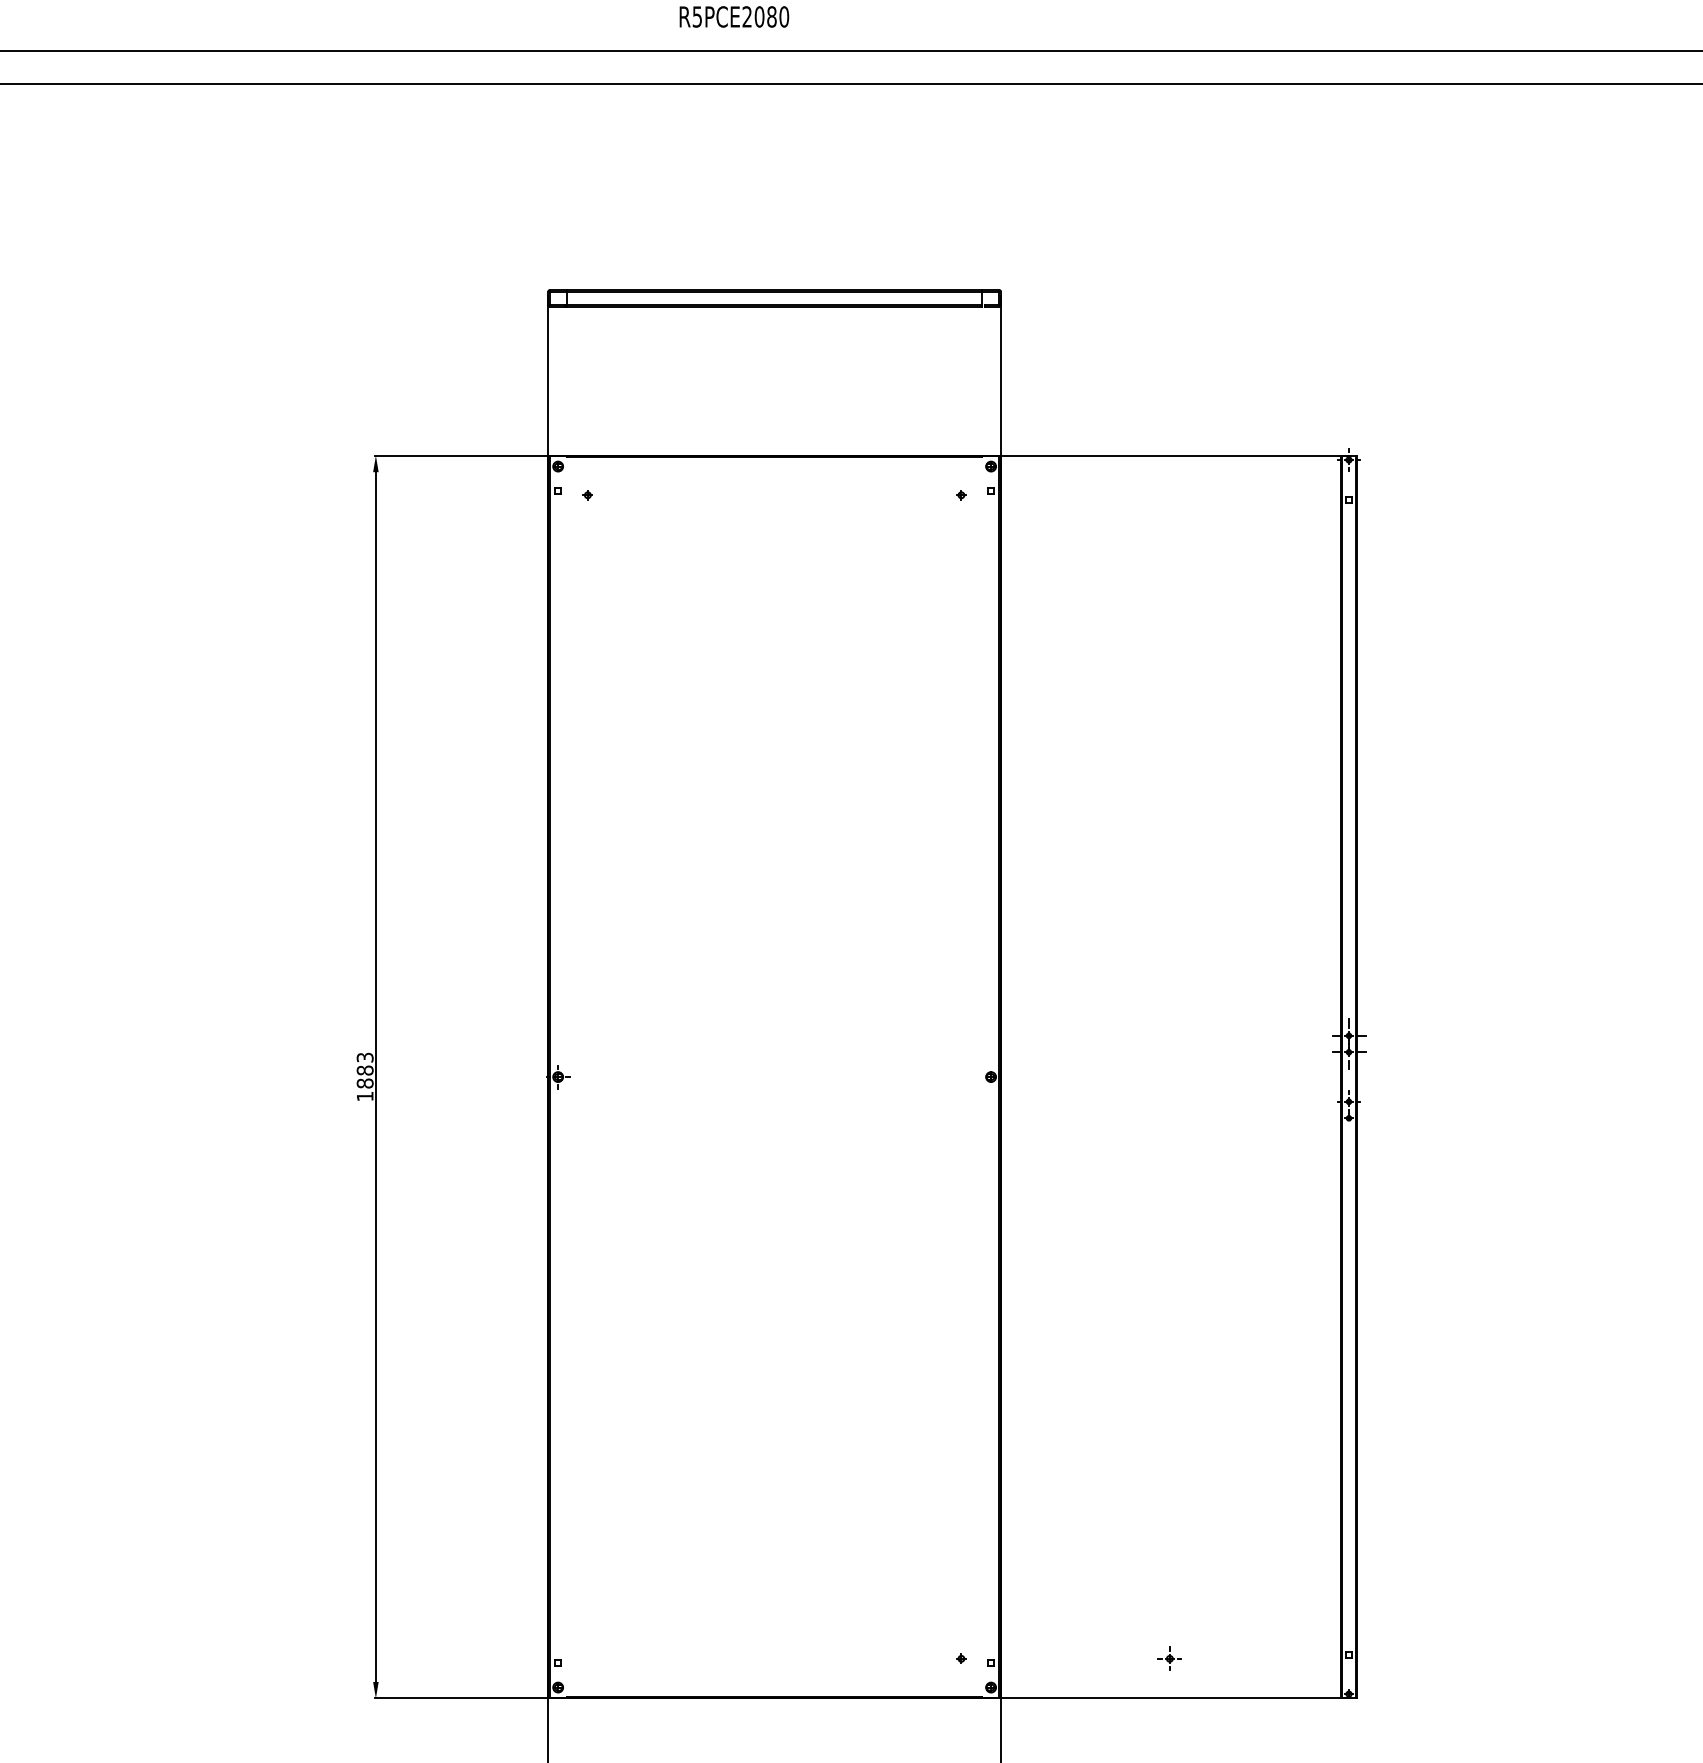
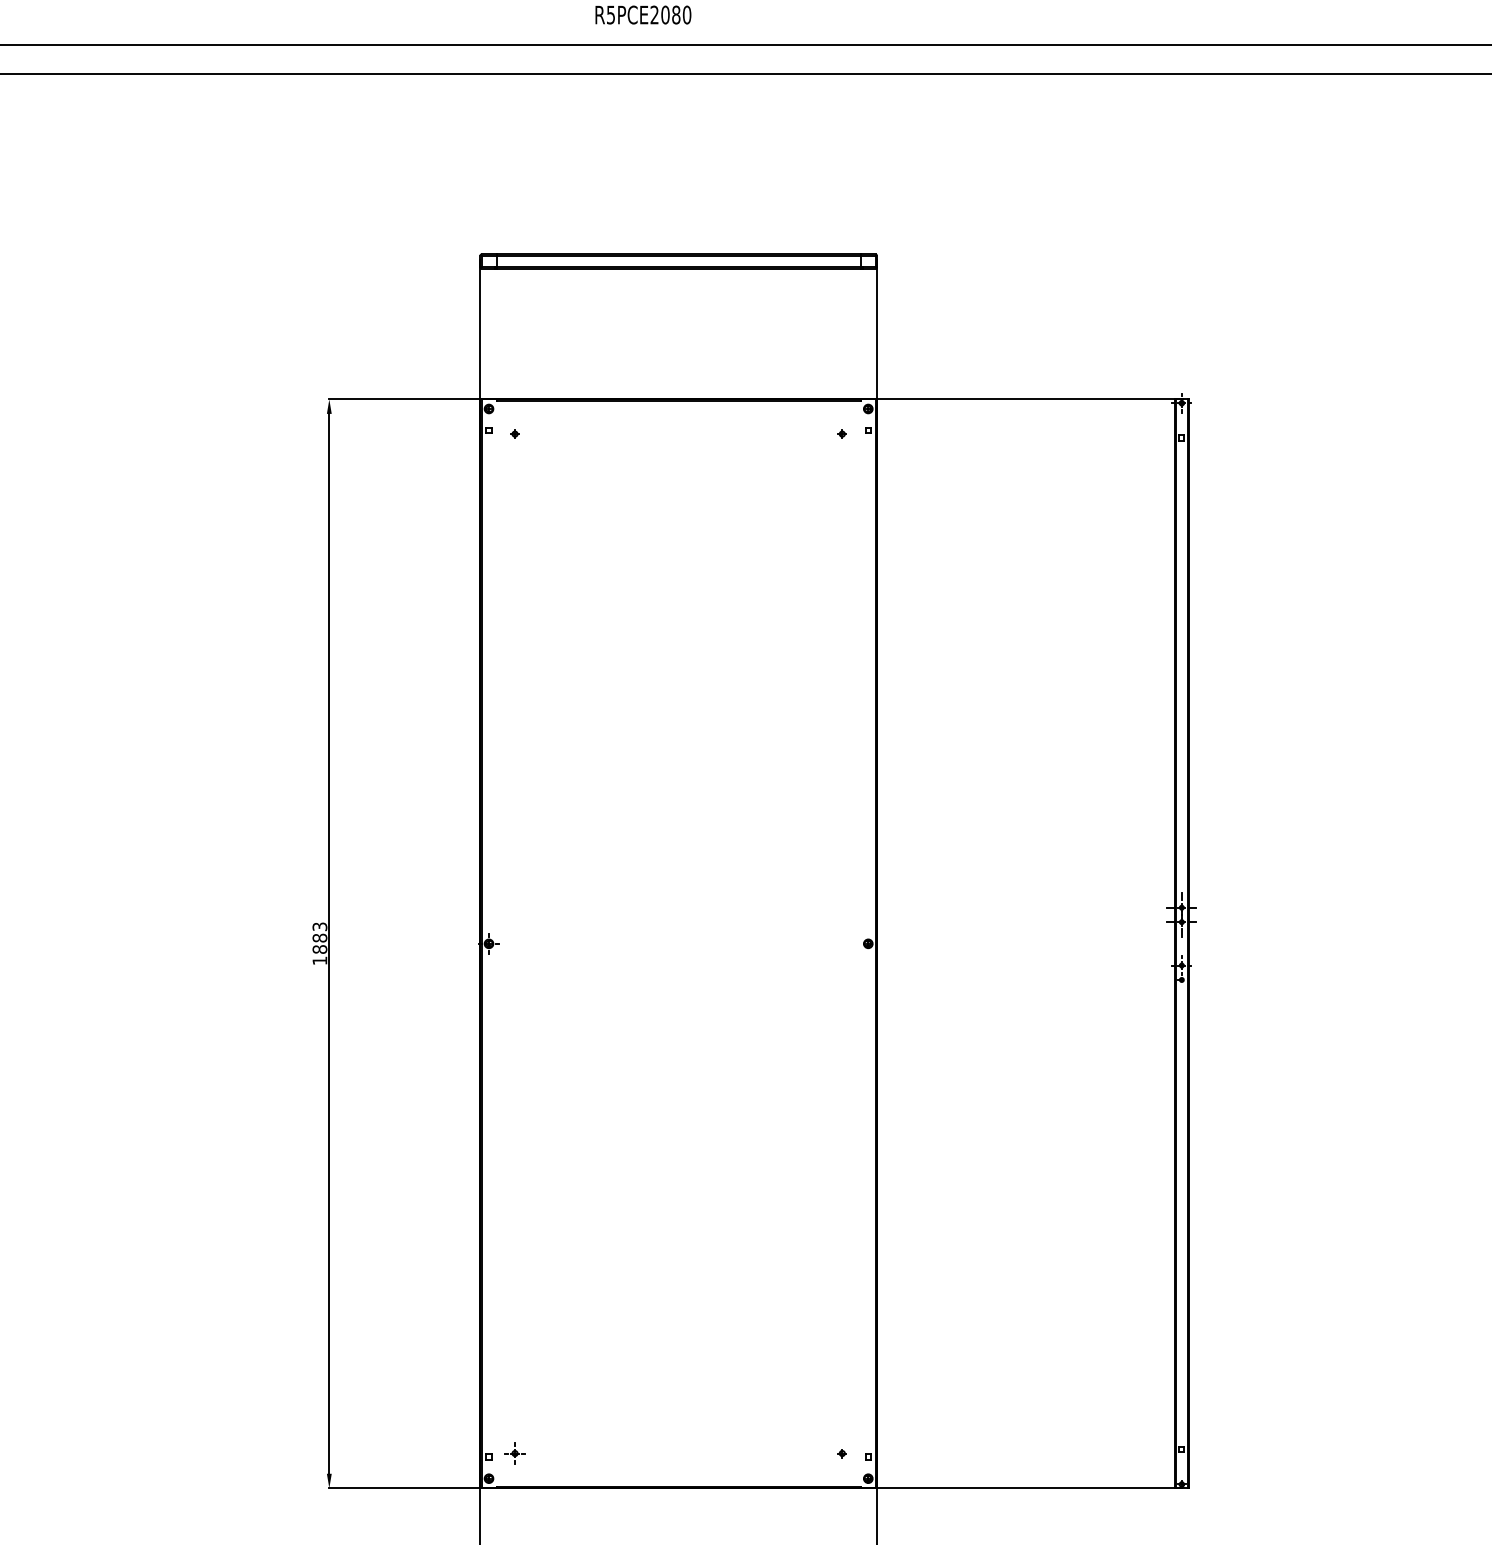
part: (1169, 1658) -> (514, 1453), moved

